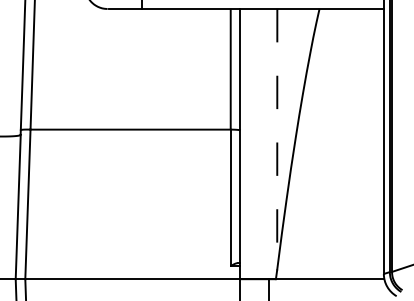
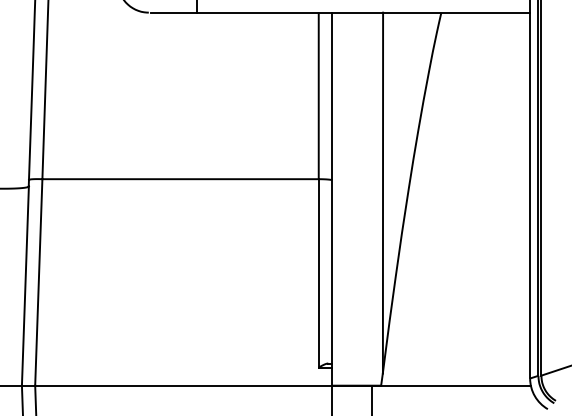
line: (277, 139) -> (383, 193), dashed -> solid

